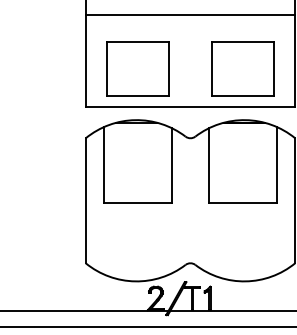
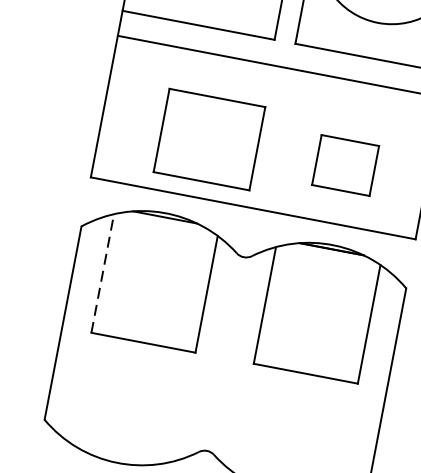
part: (137, 68) -> (208, 138), moved
part: (242, 68) -> (345, 164), size x0.6
line: (104, 164) -> (102, 272), solid -> dashed

